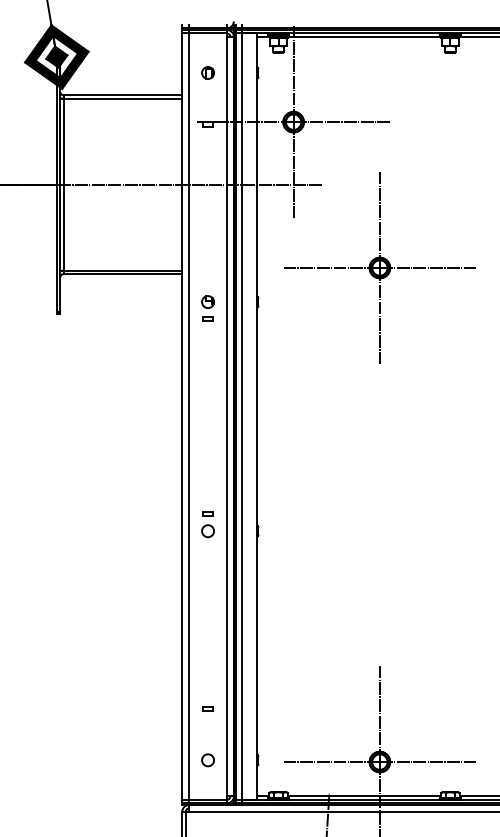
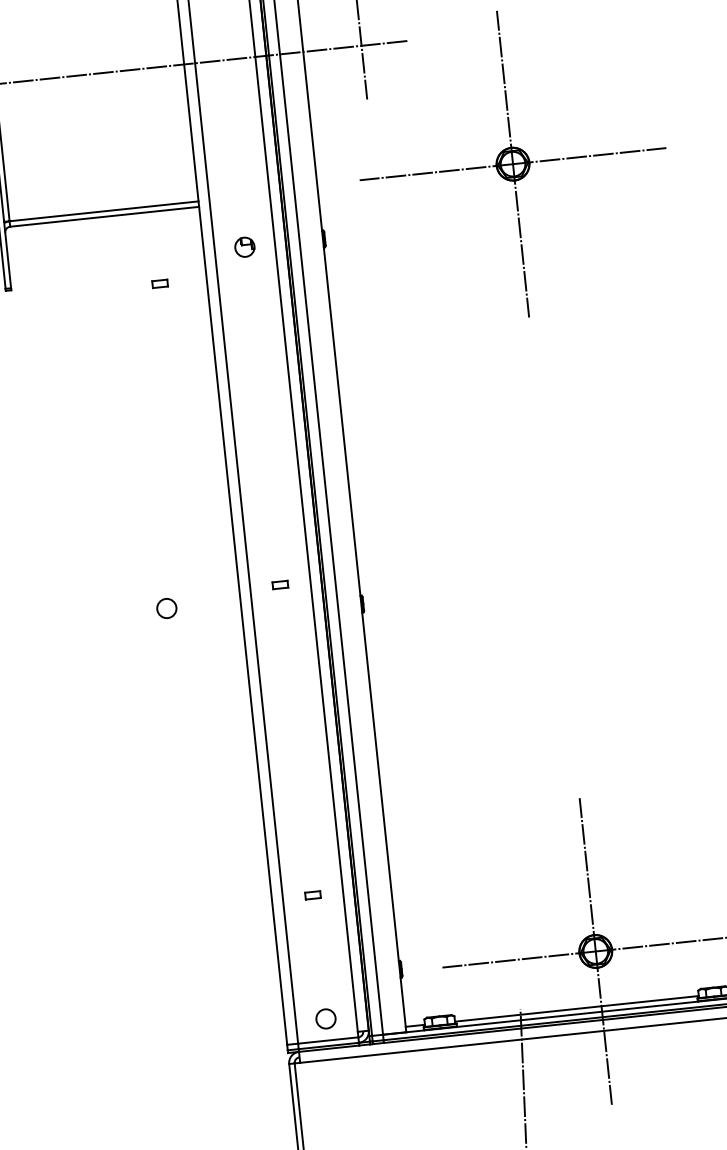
part: (207, 318) -> (159, 282), moved
circle: (207, 531) -> (165, 609), moved
circle: (207, 760) -> (325, 1019), moved

